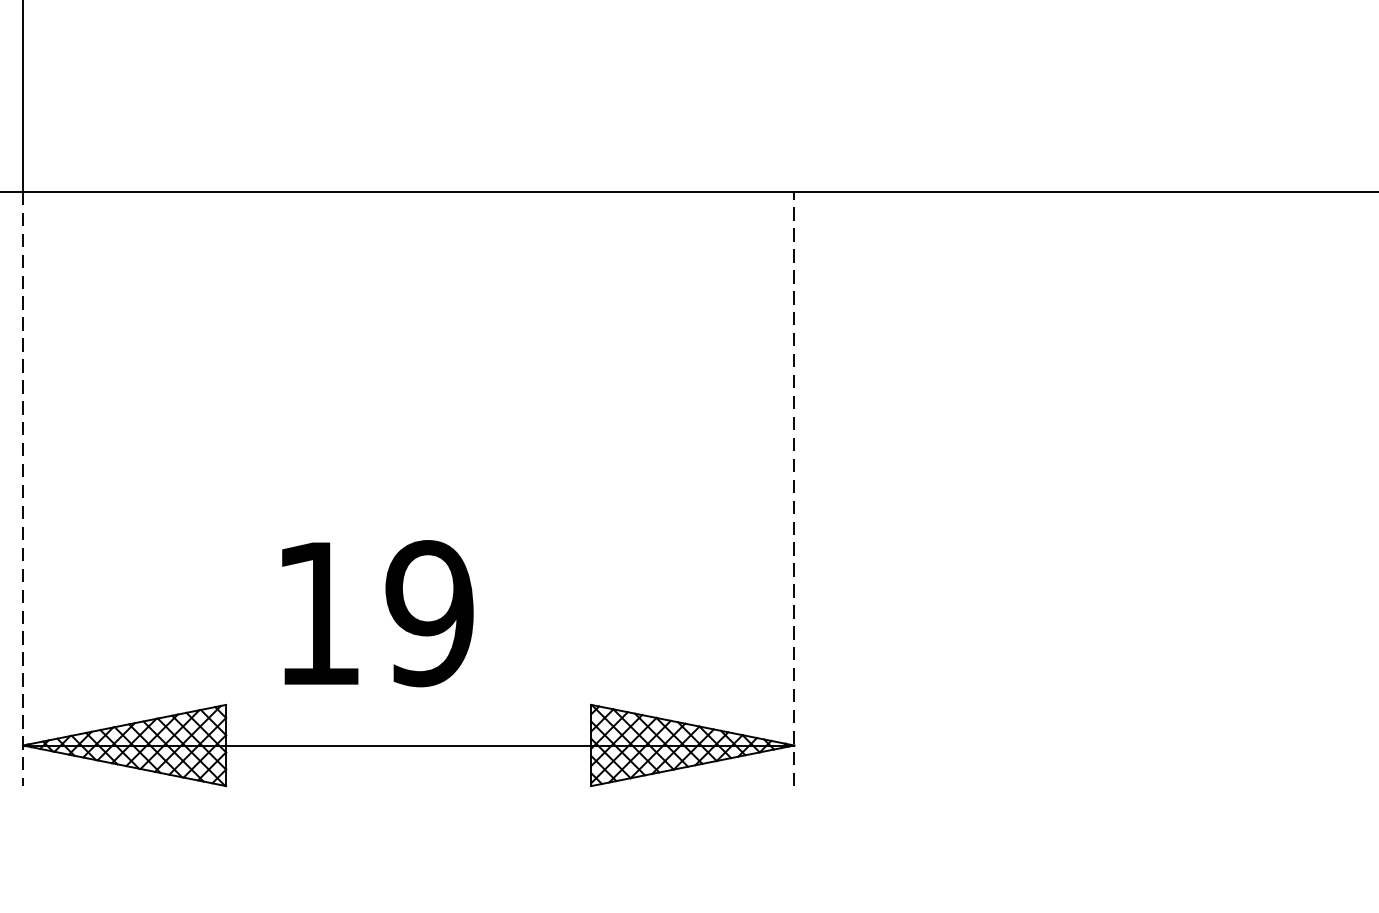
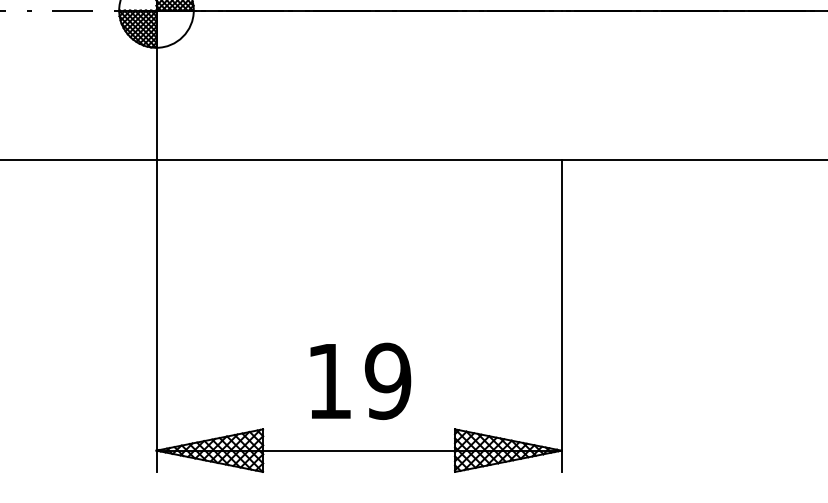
line: (794, 488) -> (561, 315), dashed -> solid
line: (23, 490) -> (156, 316), dashed -> solid
text: (377, 611) -> (360, 380), moved

